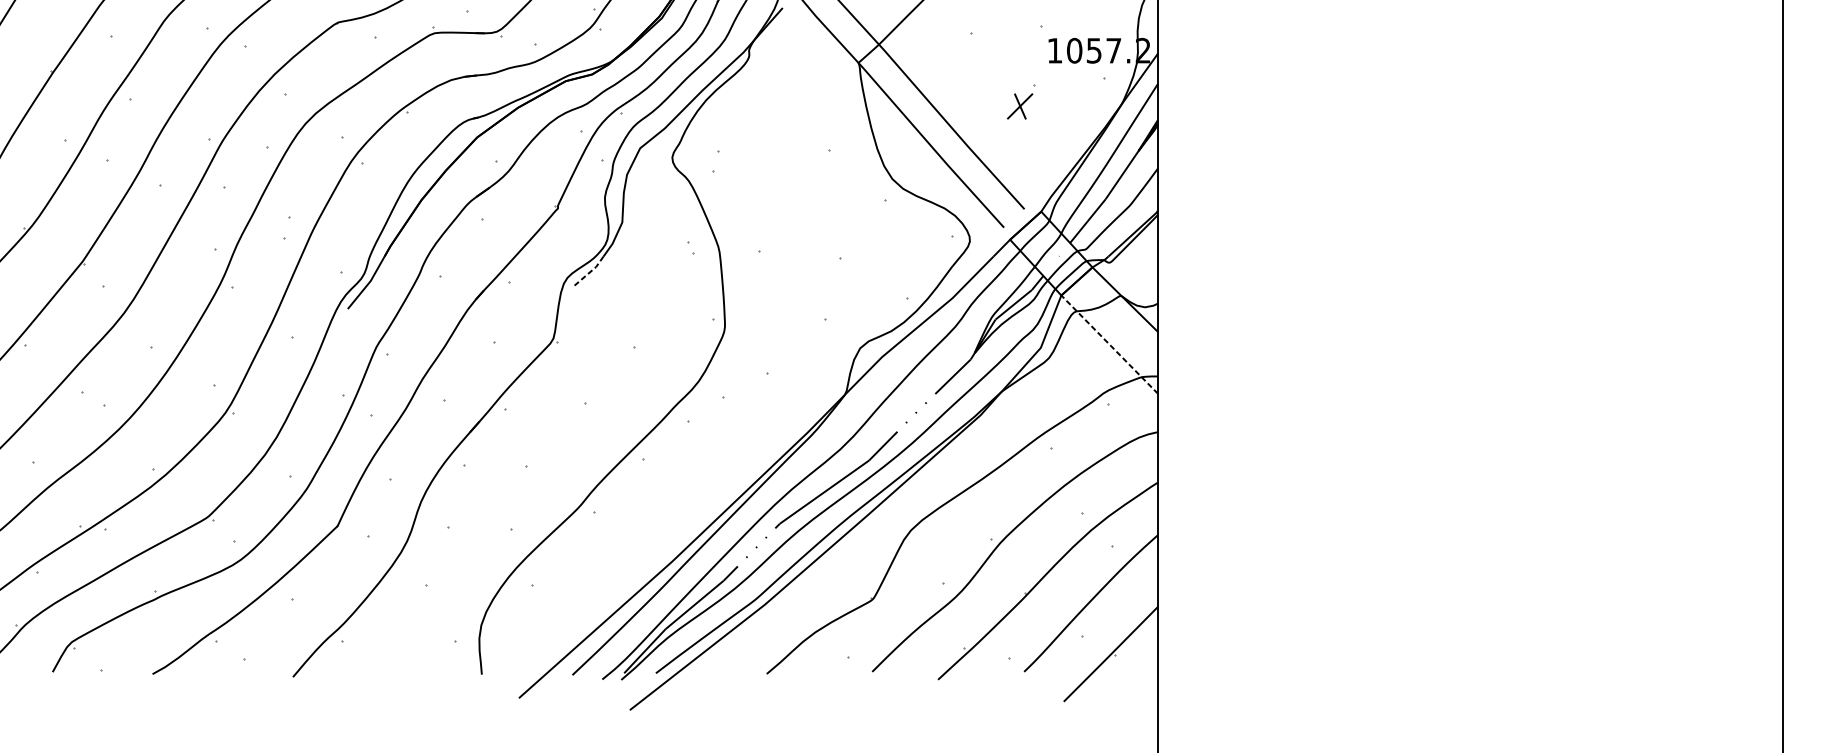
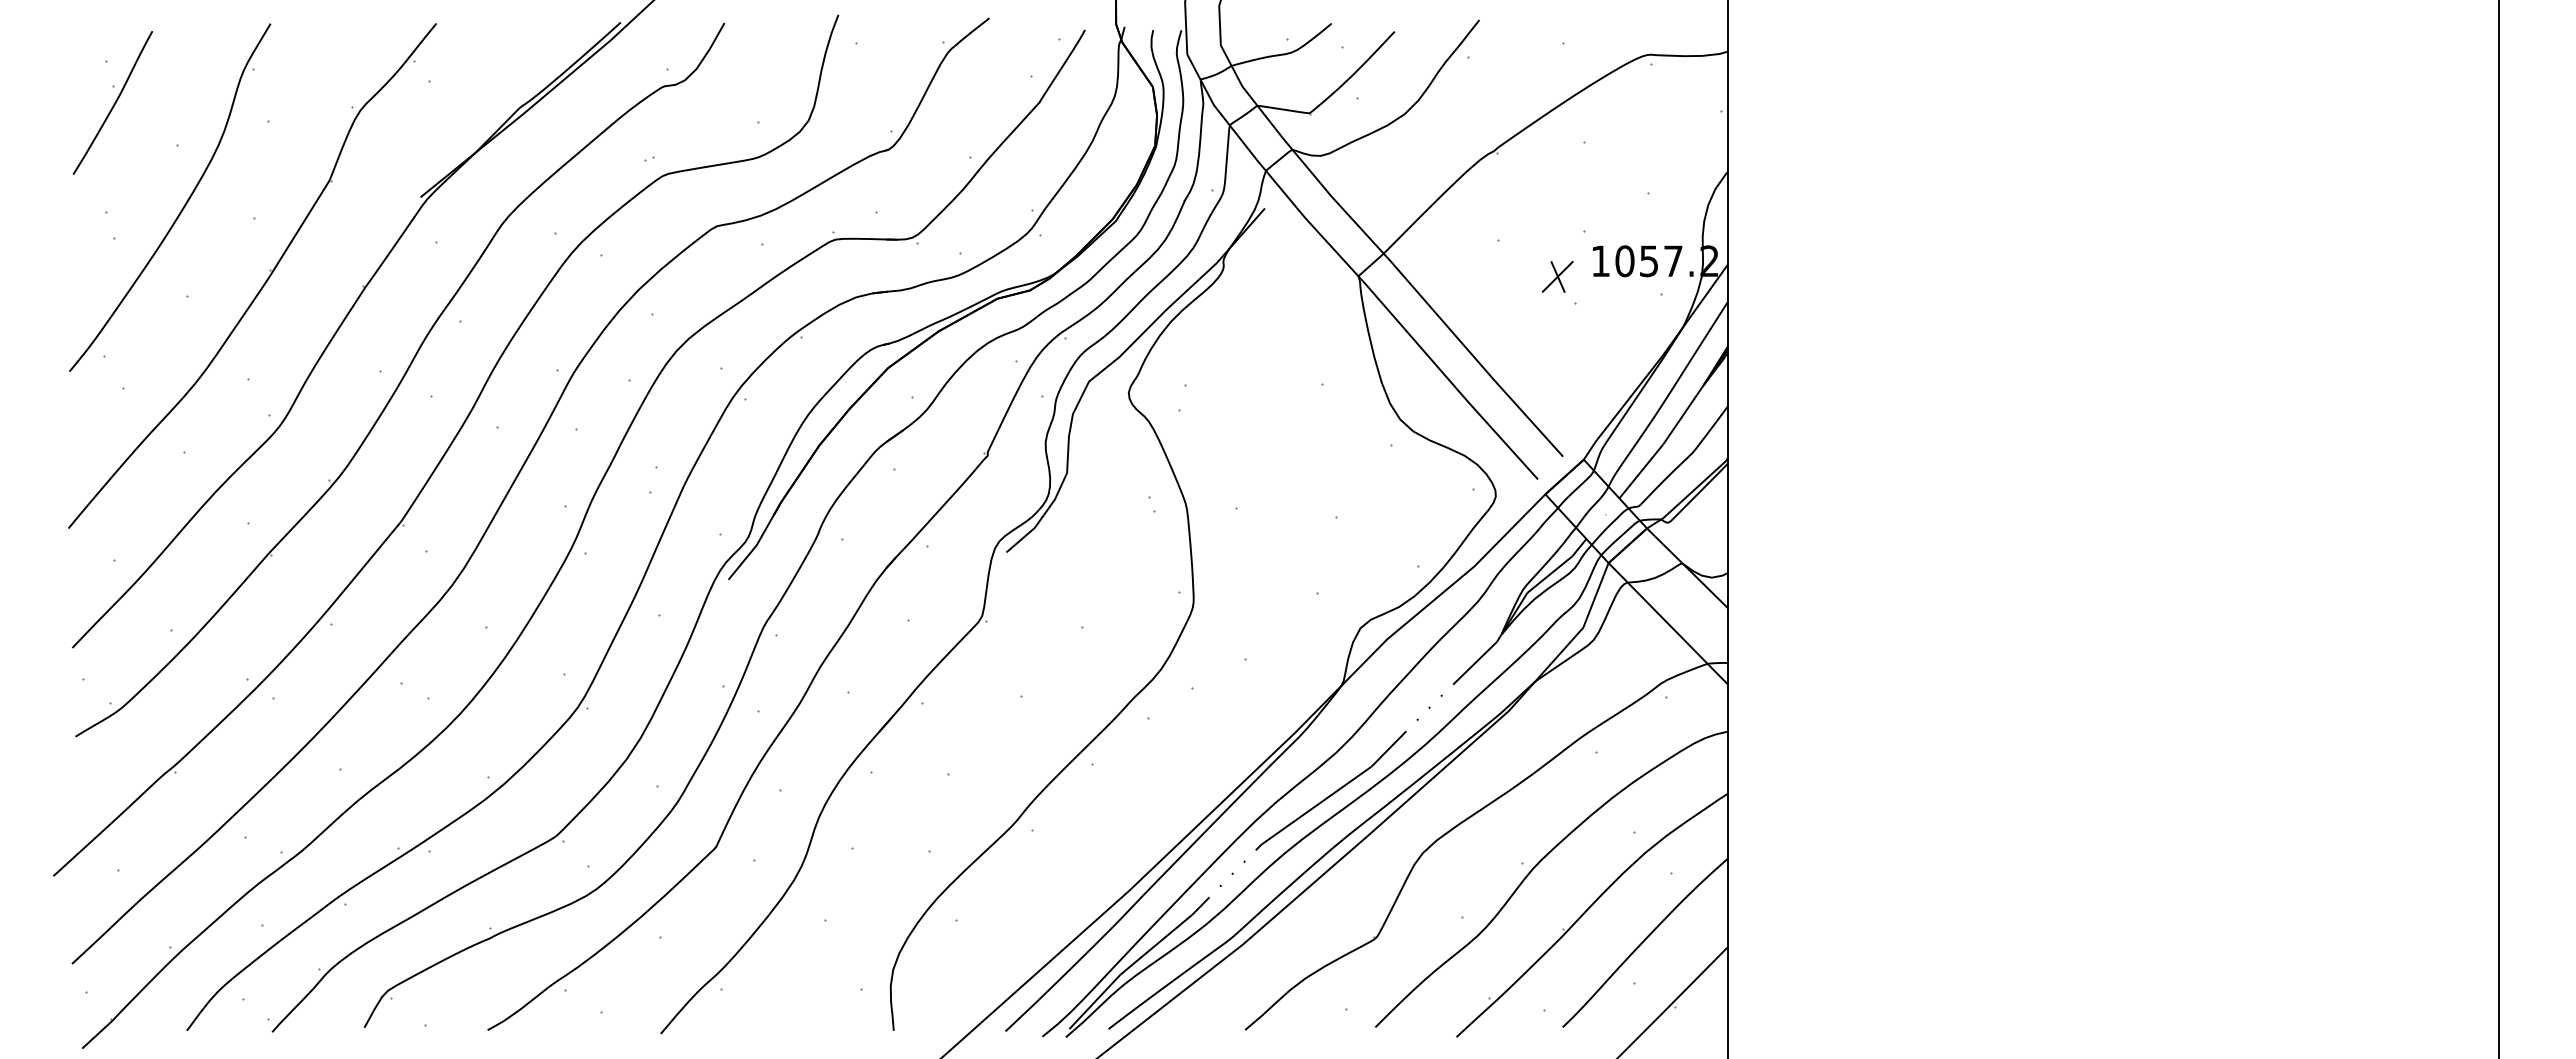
part: (1019, 106) -> (1557, 276), moved
line: (589, 273) -> (1026, 535), dashed -> solid
line: (1109, 344) -> (1667, 623), dashed -> solid

